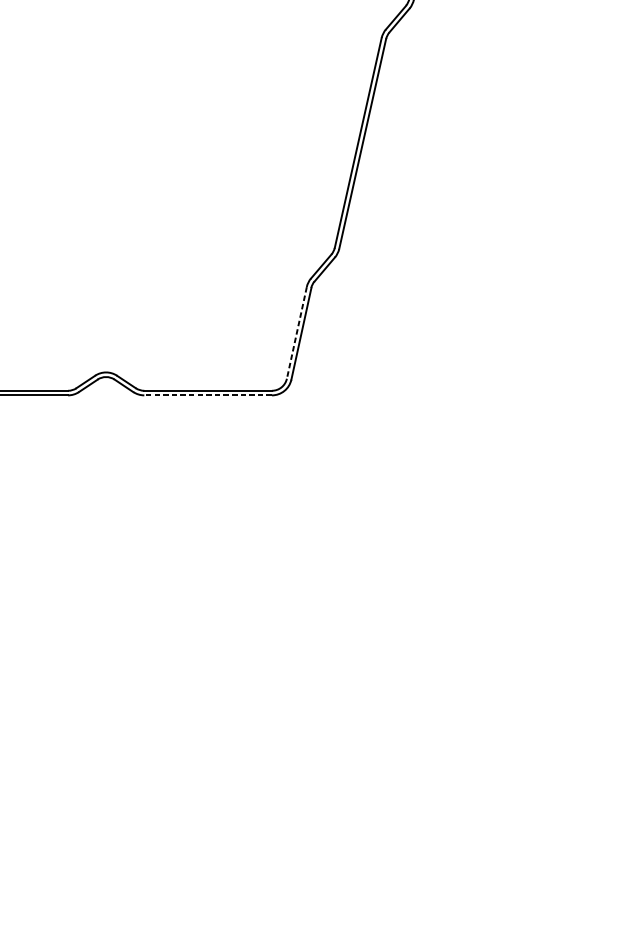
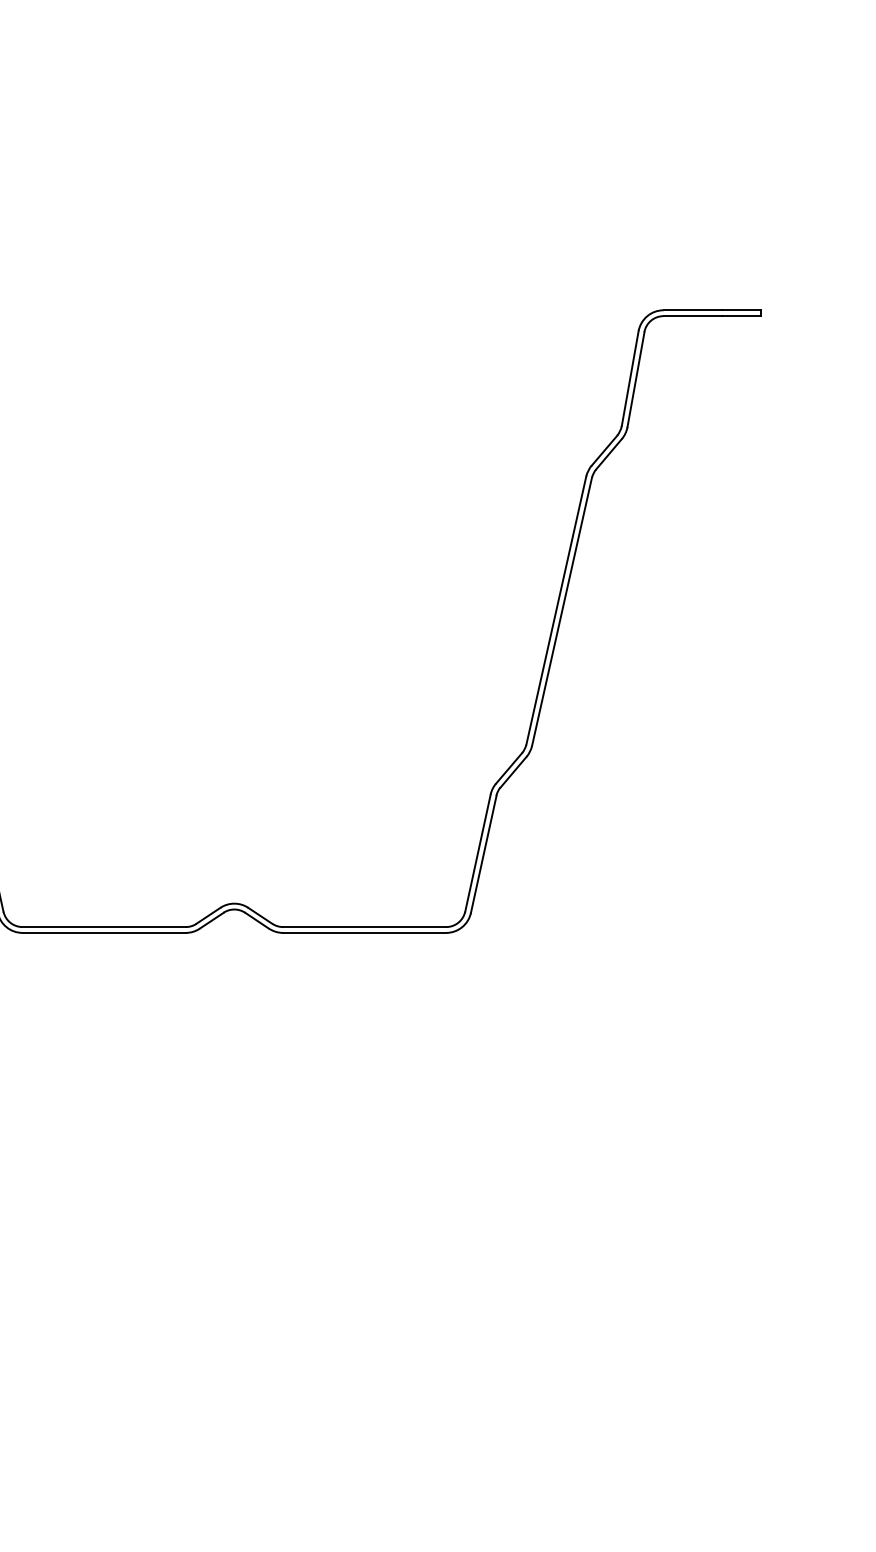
line: (296, 333) -> (477, 853), dashed -> solid
line: (208, 395) -> (364, 932), dashed -> solid

